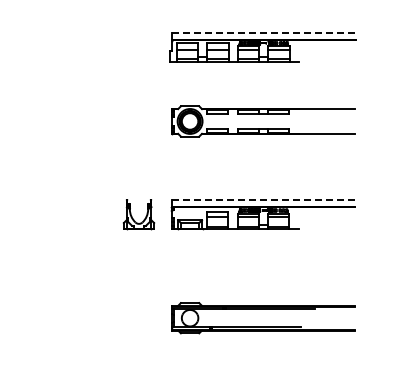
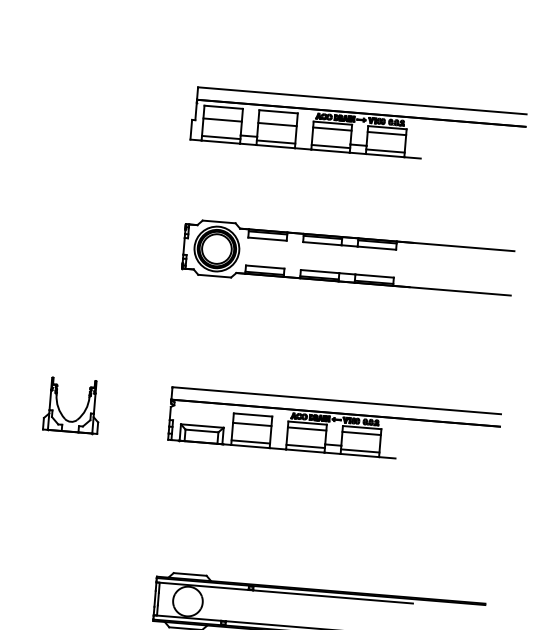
line: (263, 32) -> (361, 100), dashed -> solid
line: (263, 200) -> (336, 401), dashed -> solid
part: (145, 216) -> (83, 409), moved

